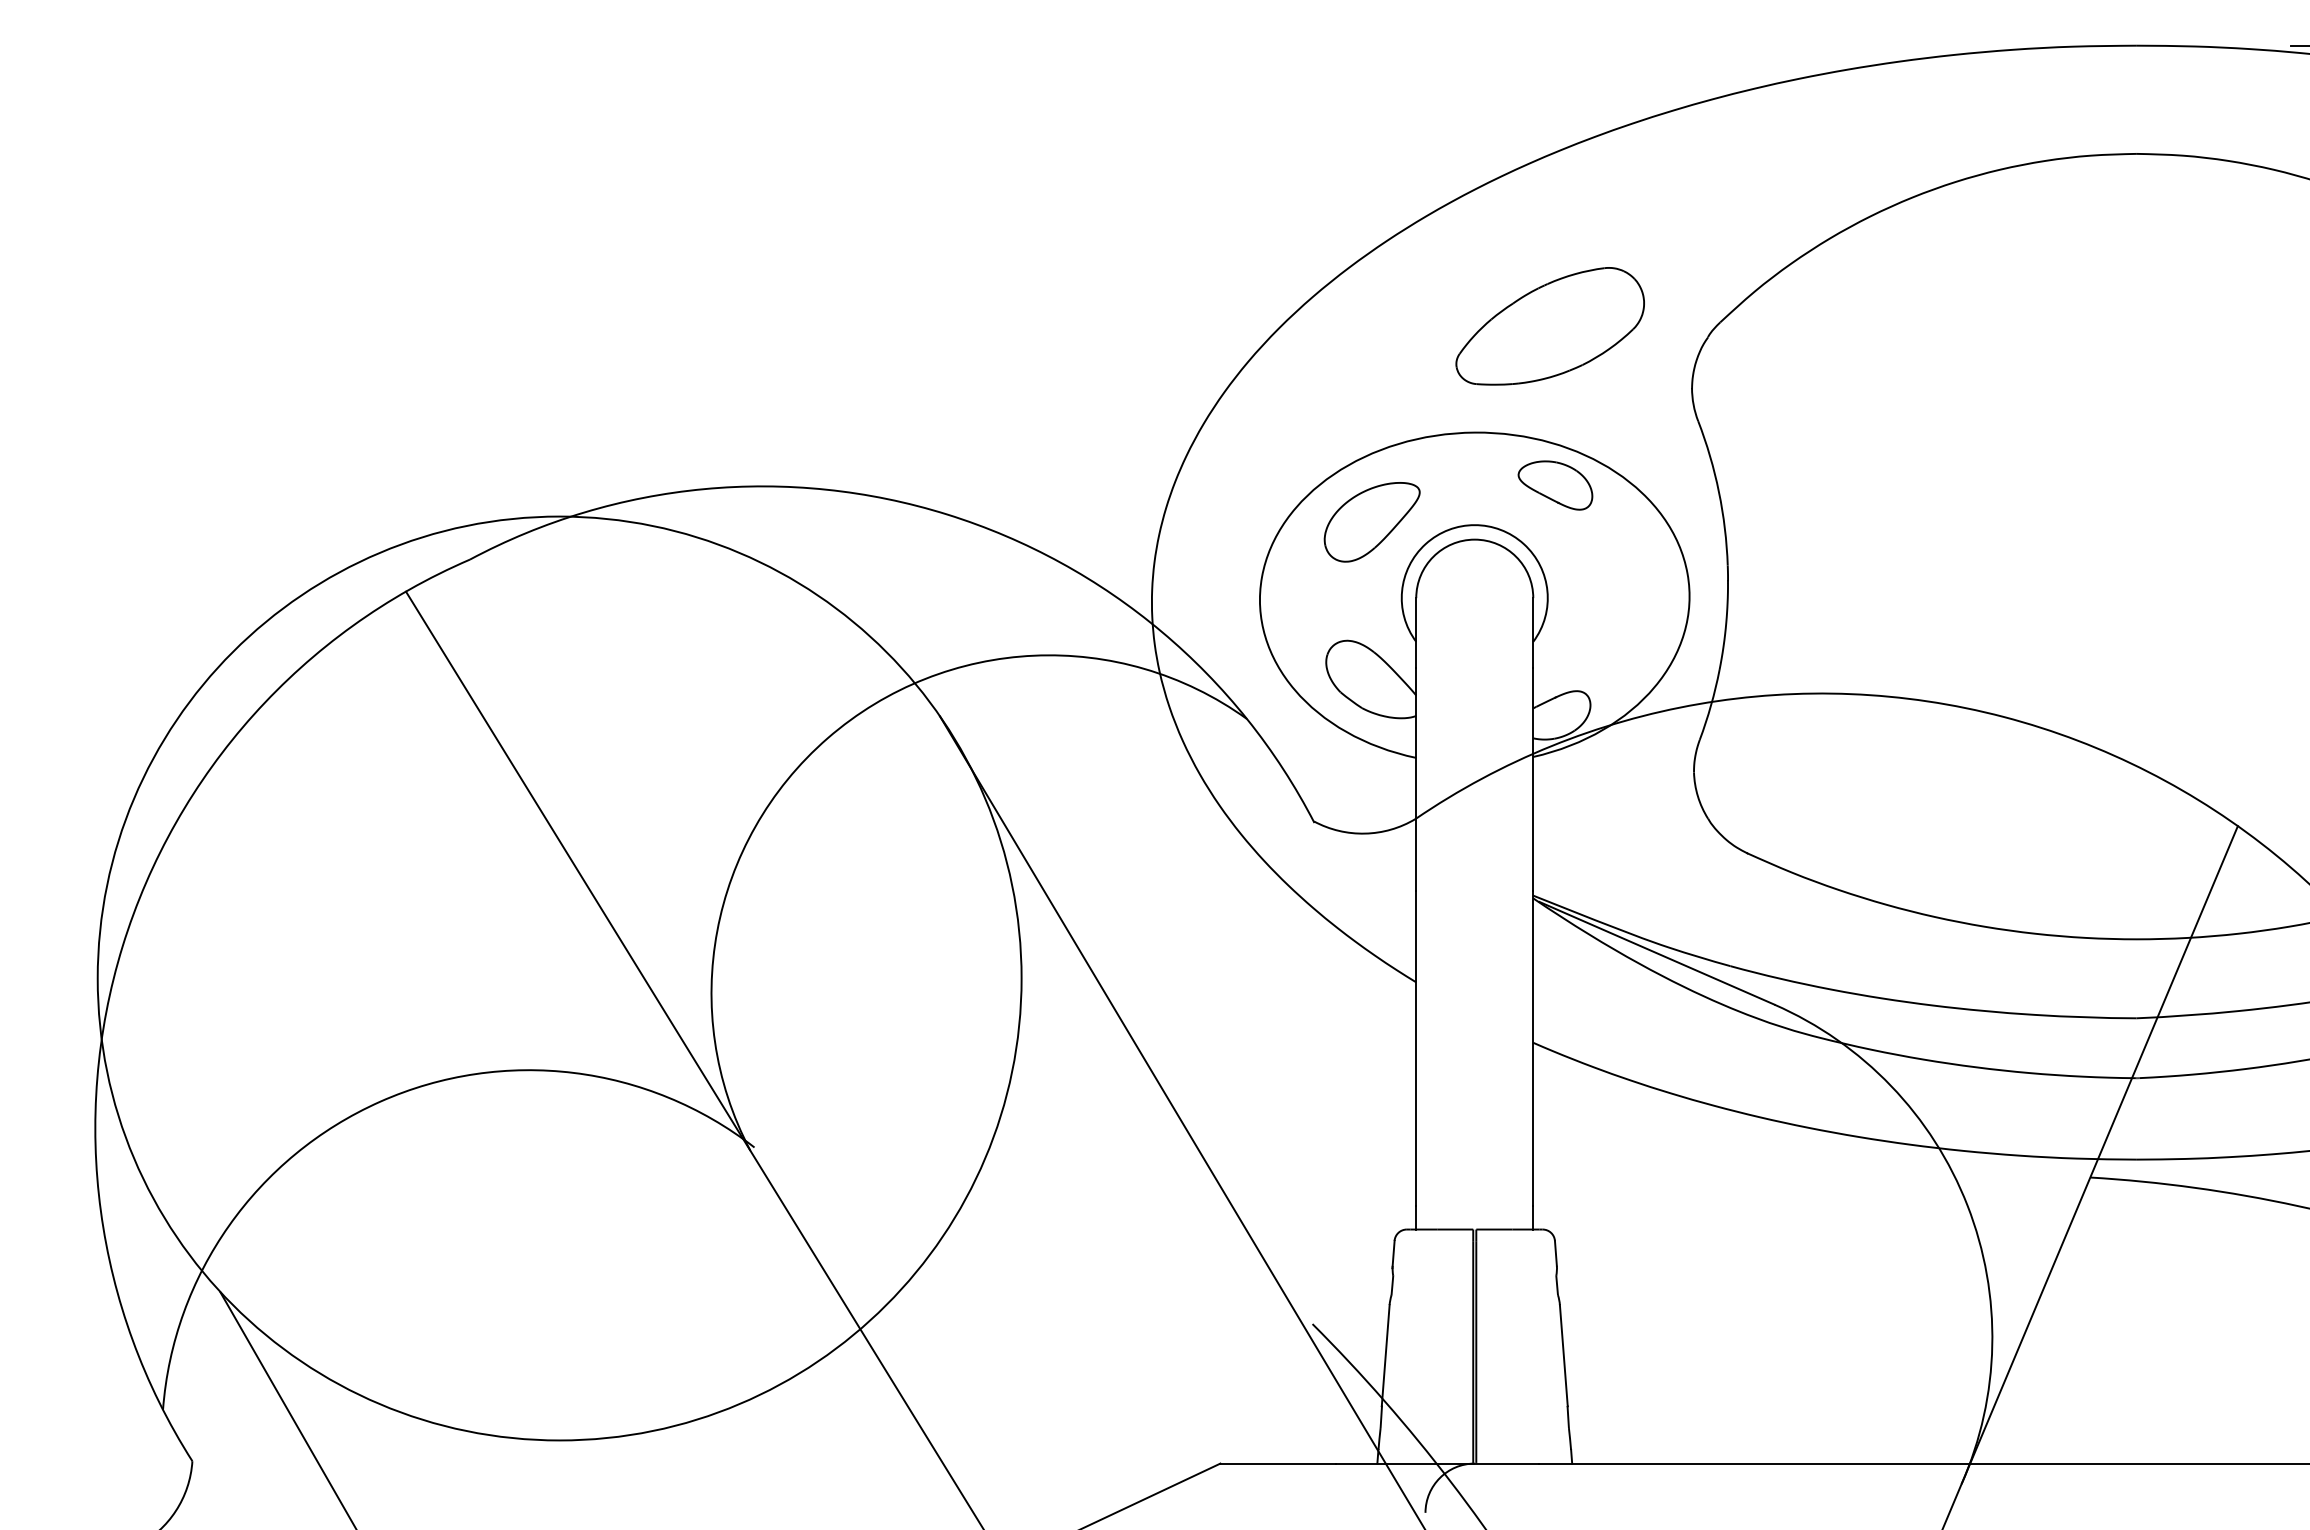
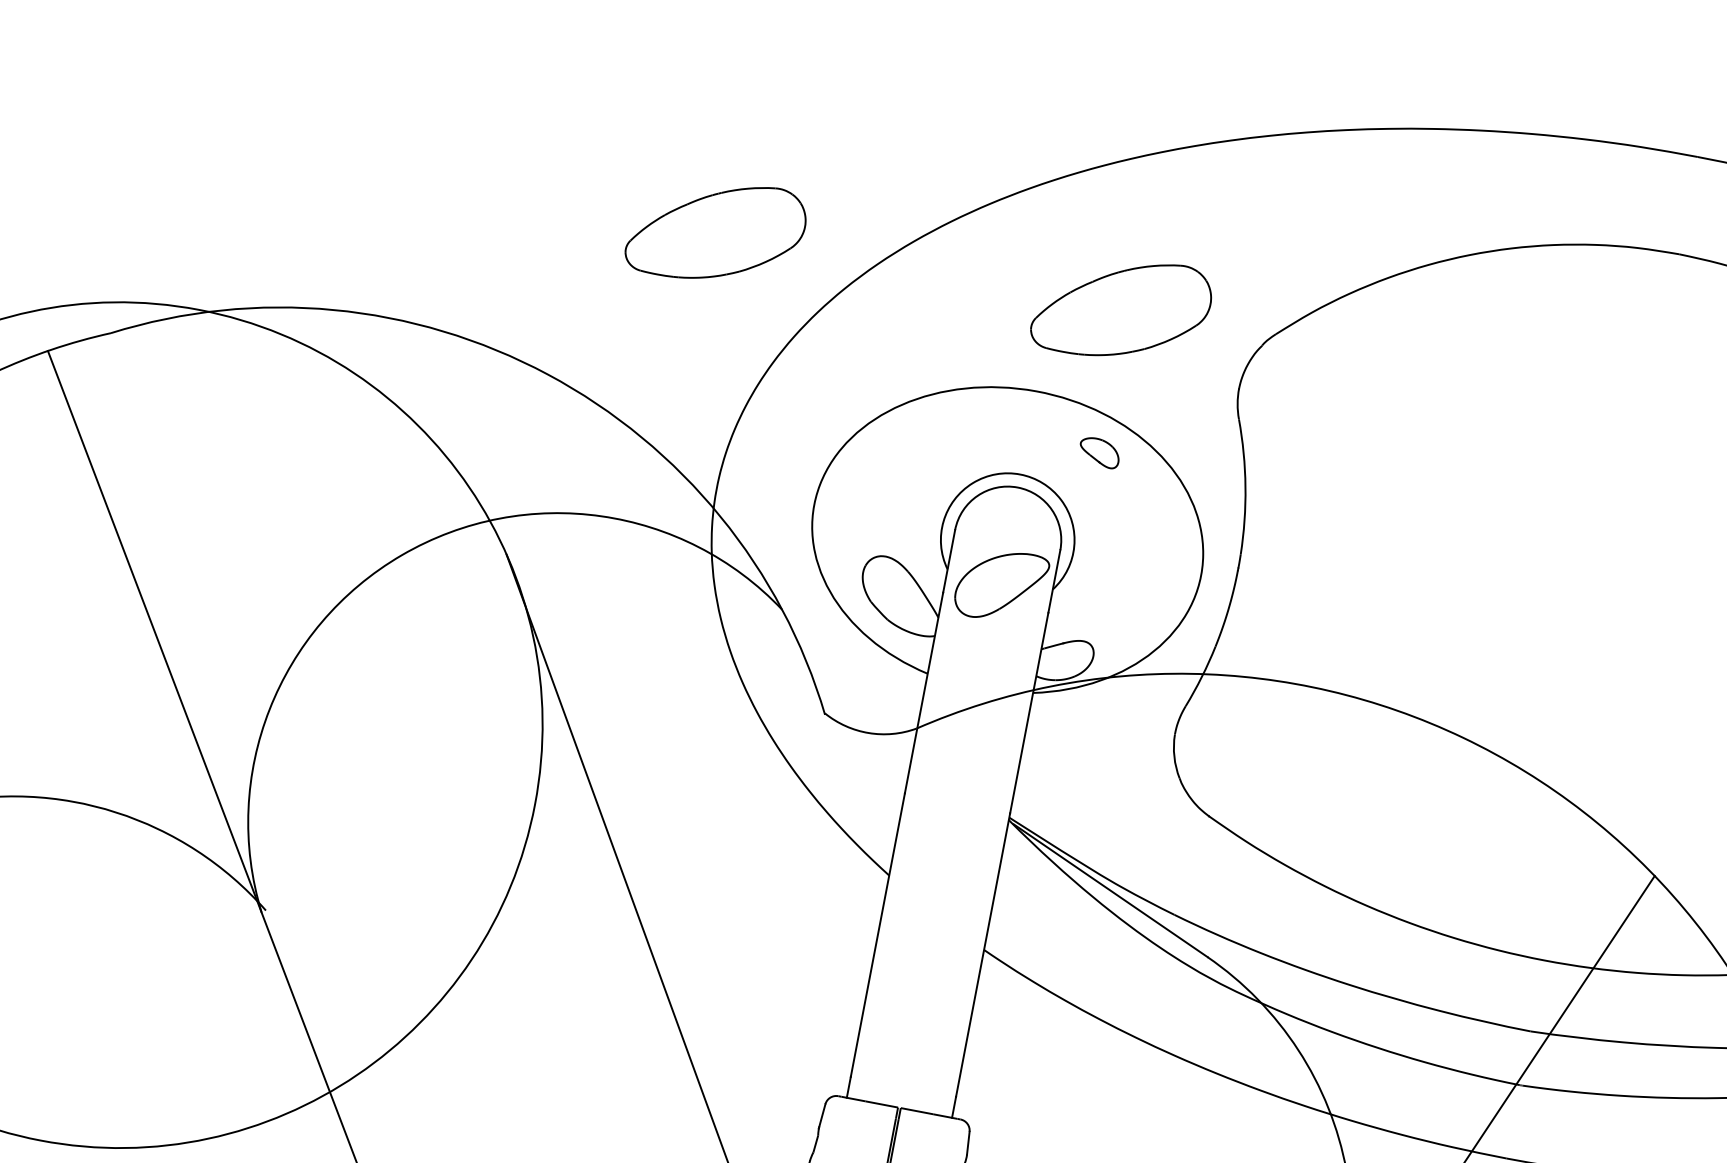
part: (1098, 326) -> (716, 231), added
part: (1555, 485) -> (1099, 452), size x0.6
part: (1371, 522) -> (1000, 585), moved

